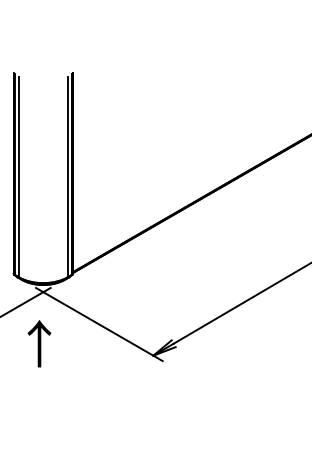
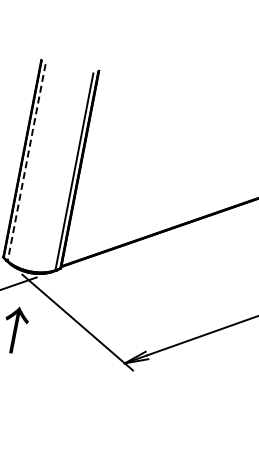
line: (19, 177) -> (27, 163), solid -> dashed

